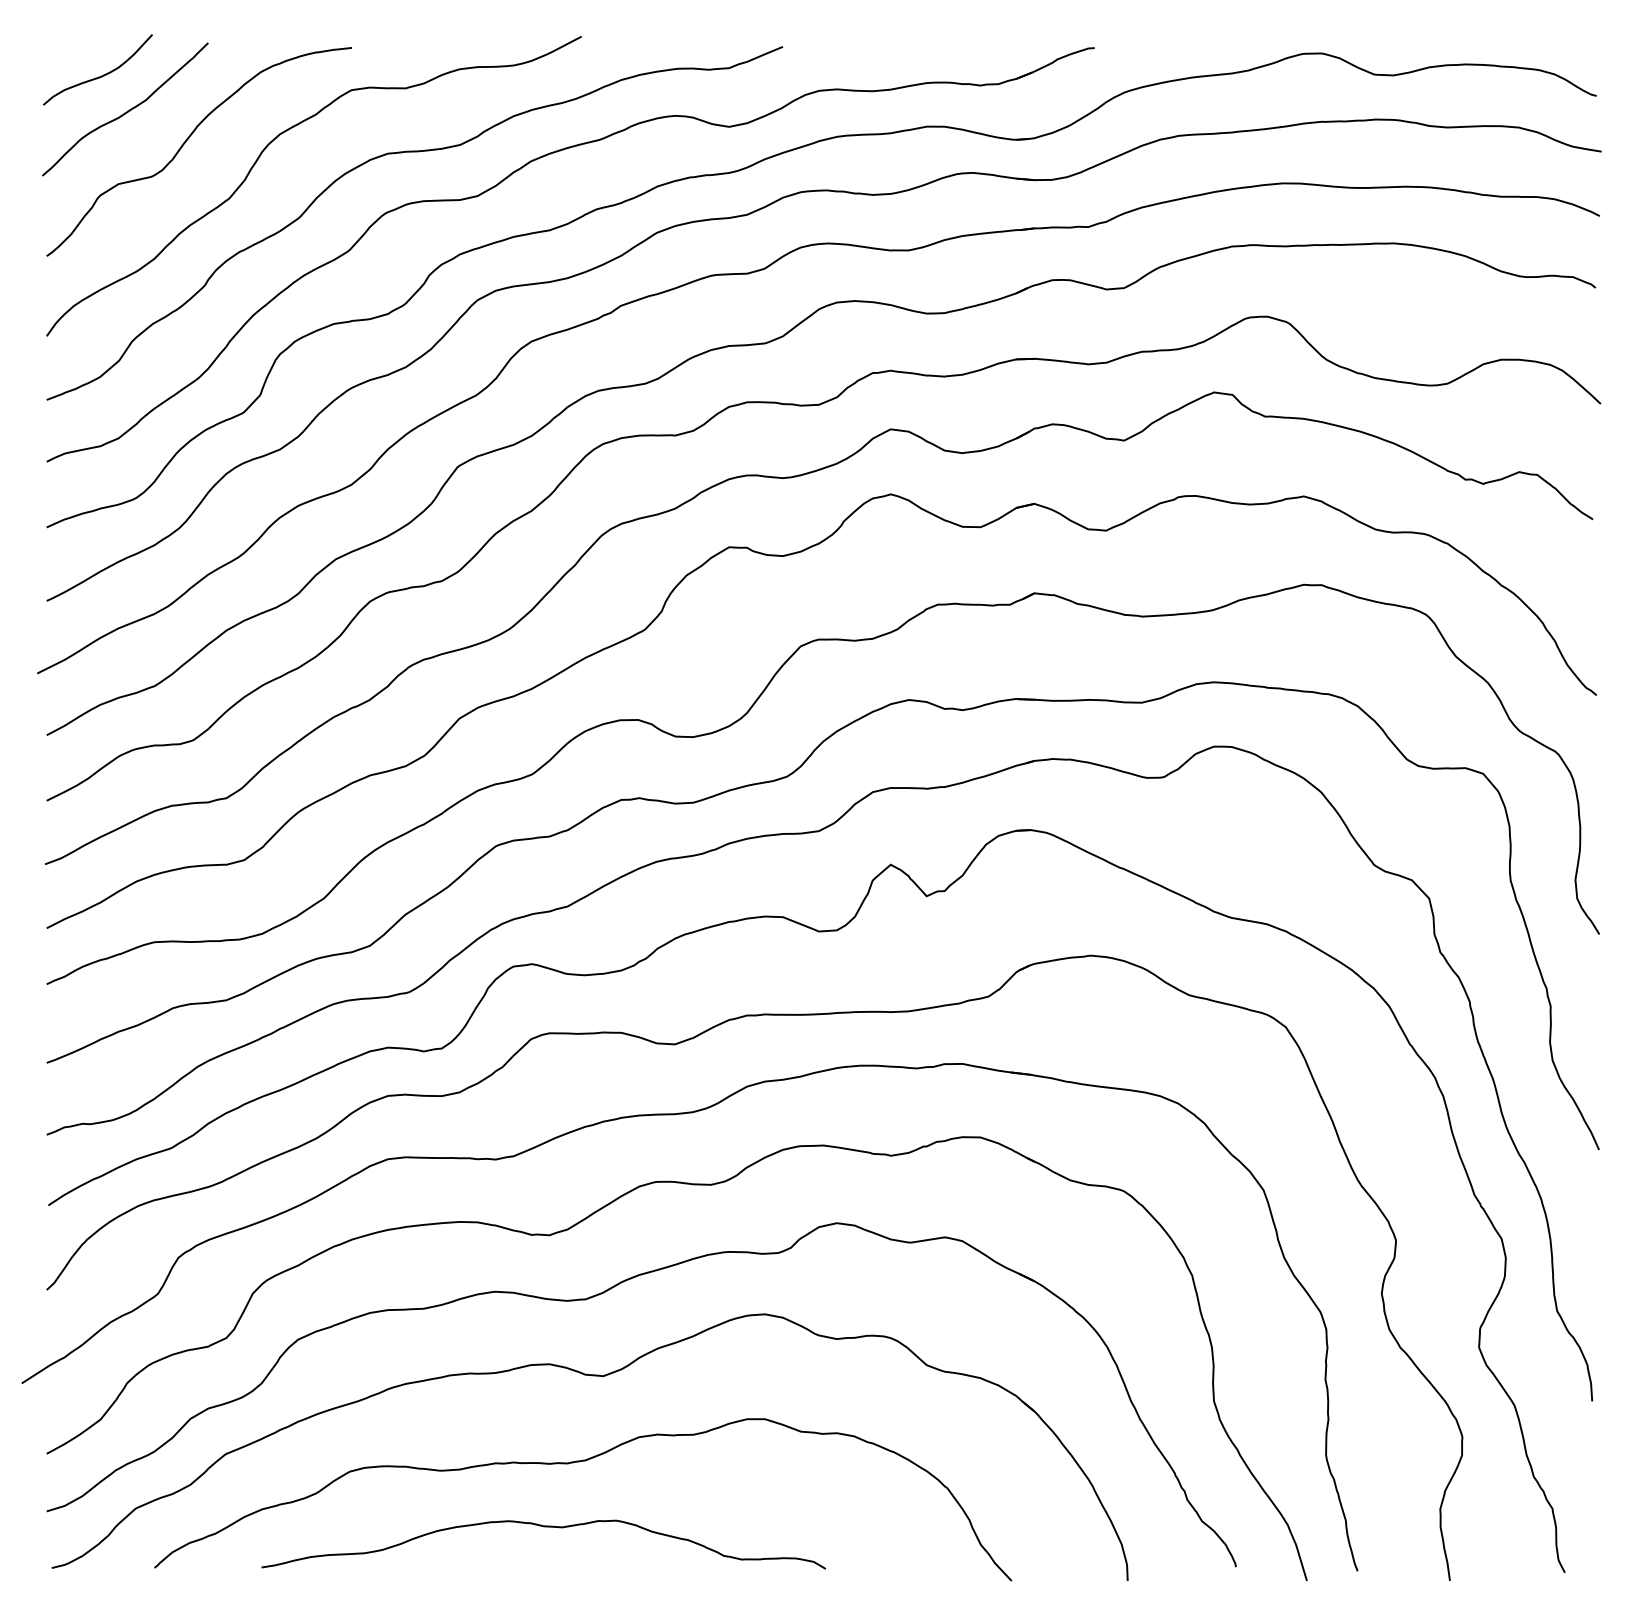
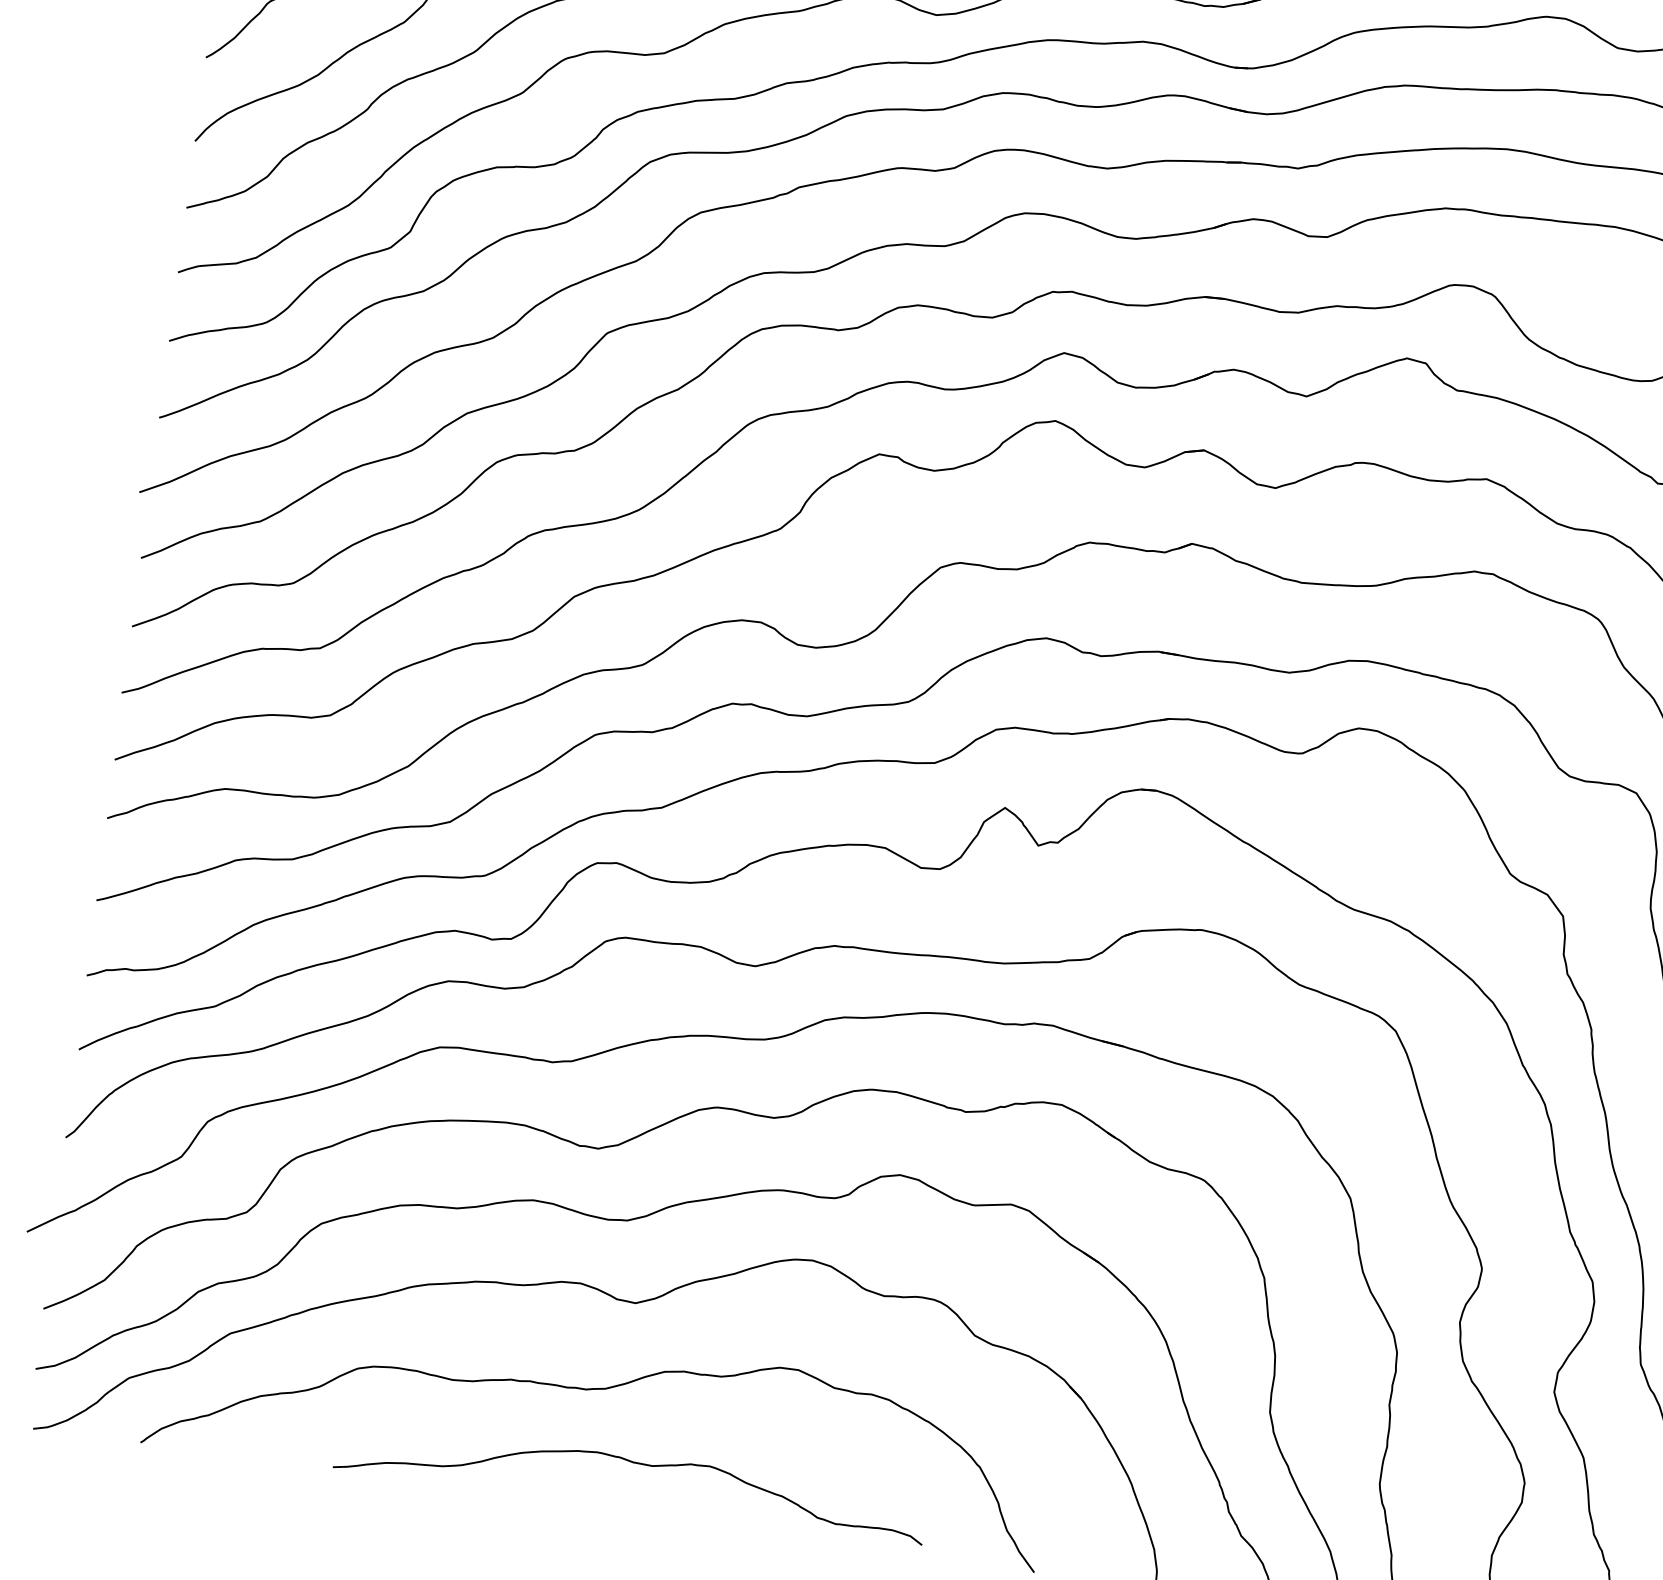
curve: (543, 1527) -> (632, 1463), moved

